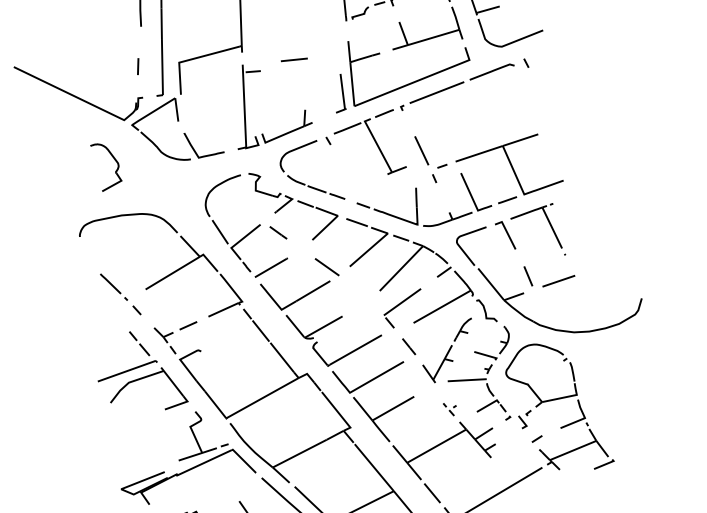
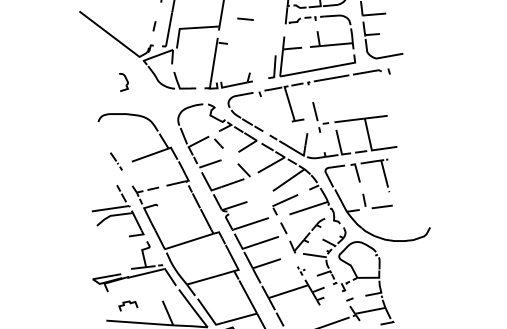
line: (294, 58) -> (245, 18), moved
part: (106, 166) -> (123, 82), size x0.6
part: (121, 294) -> (116, 161), size x0.6

